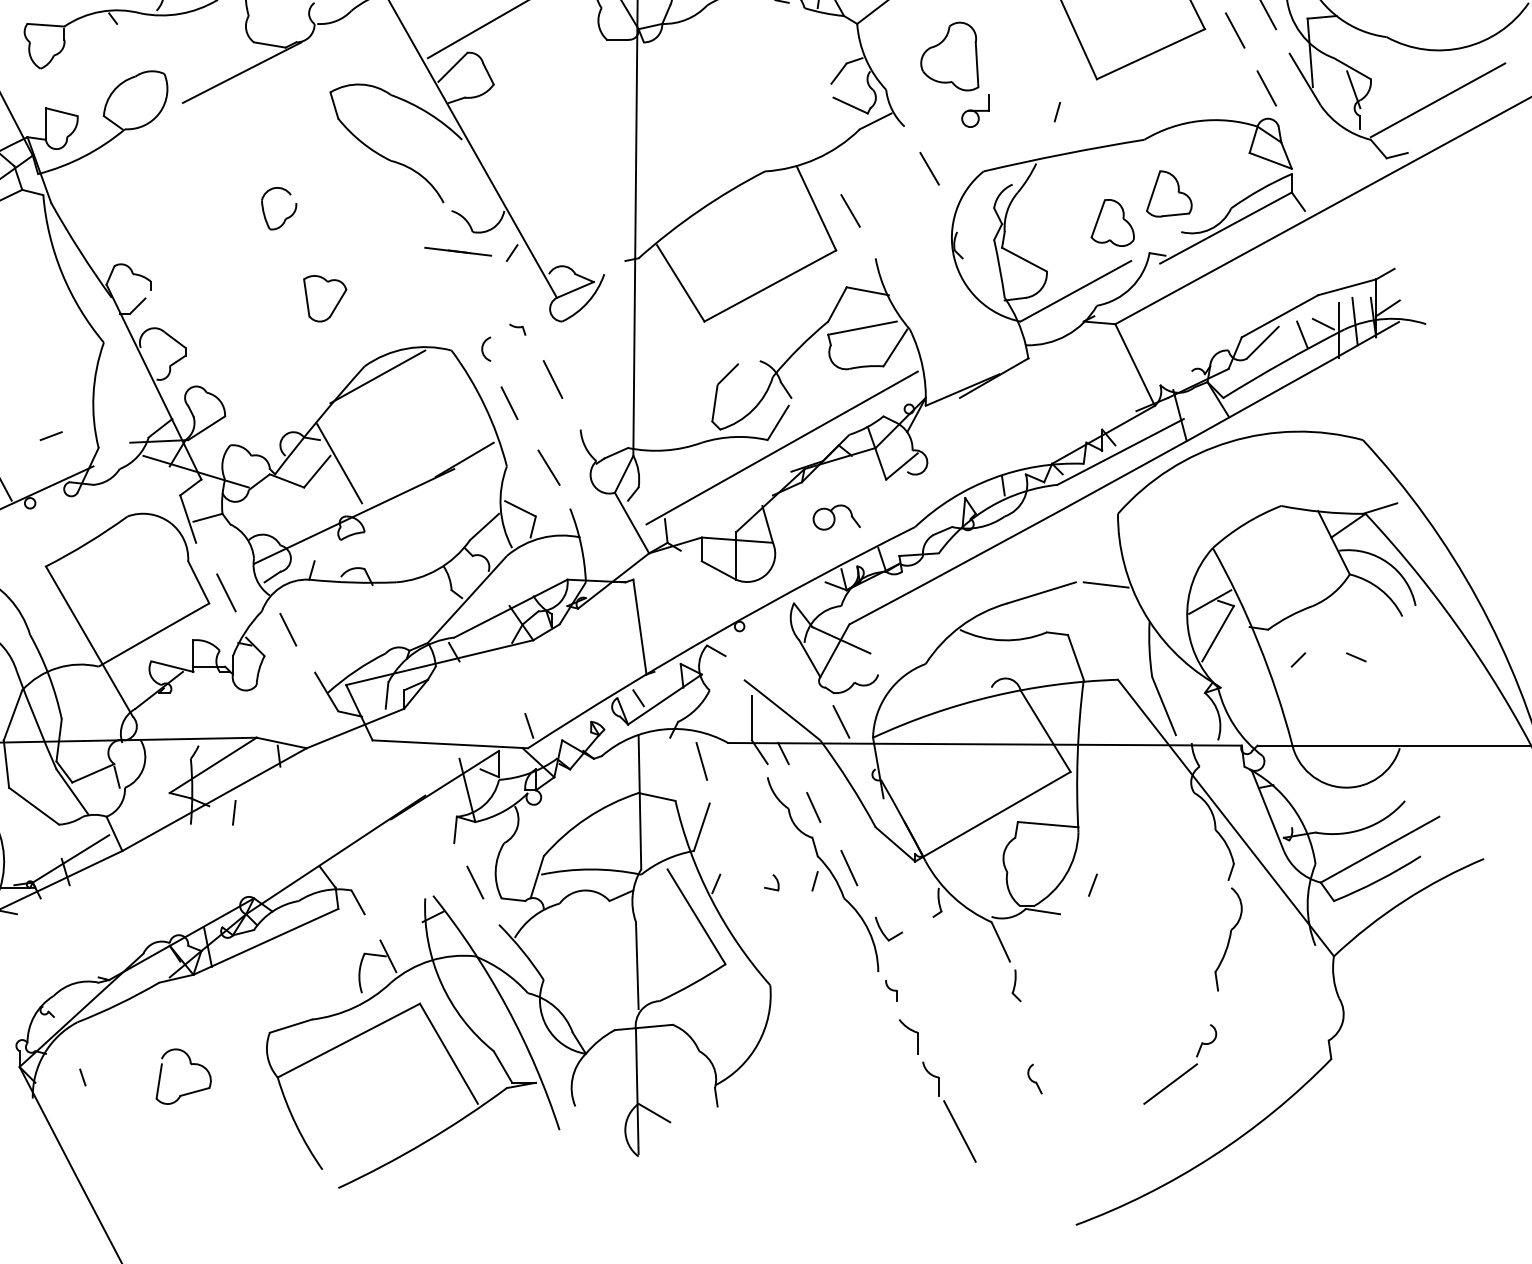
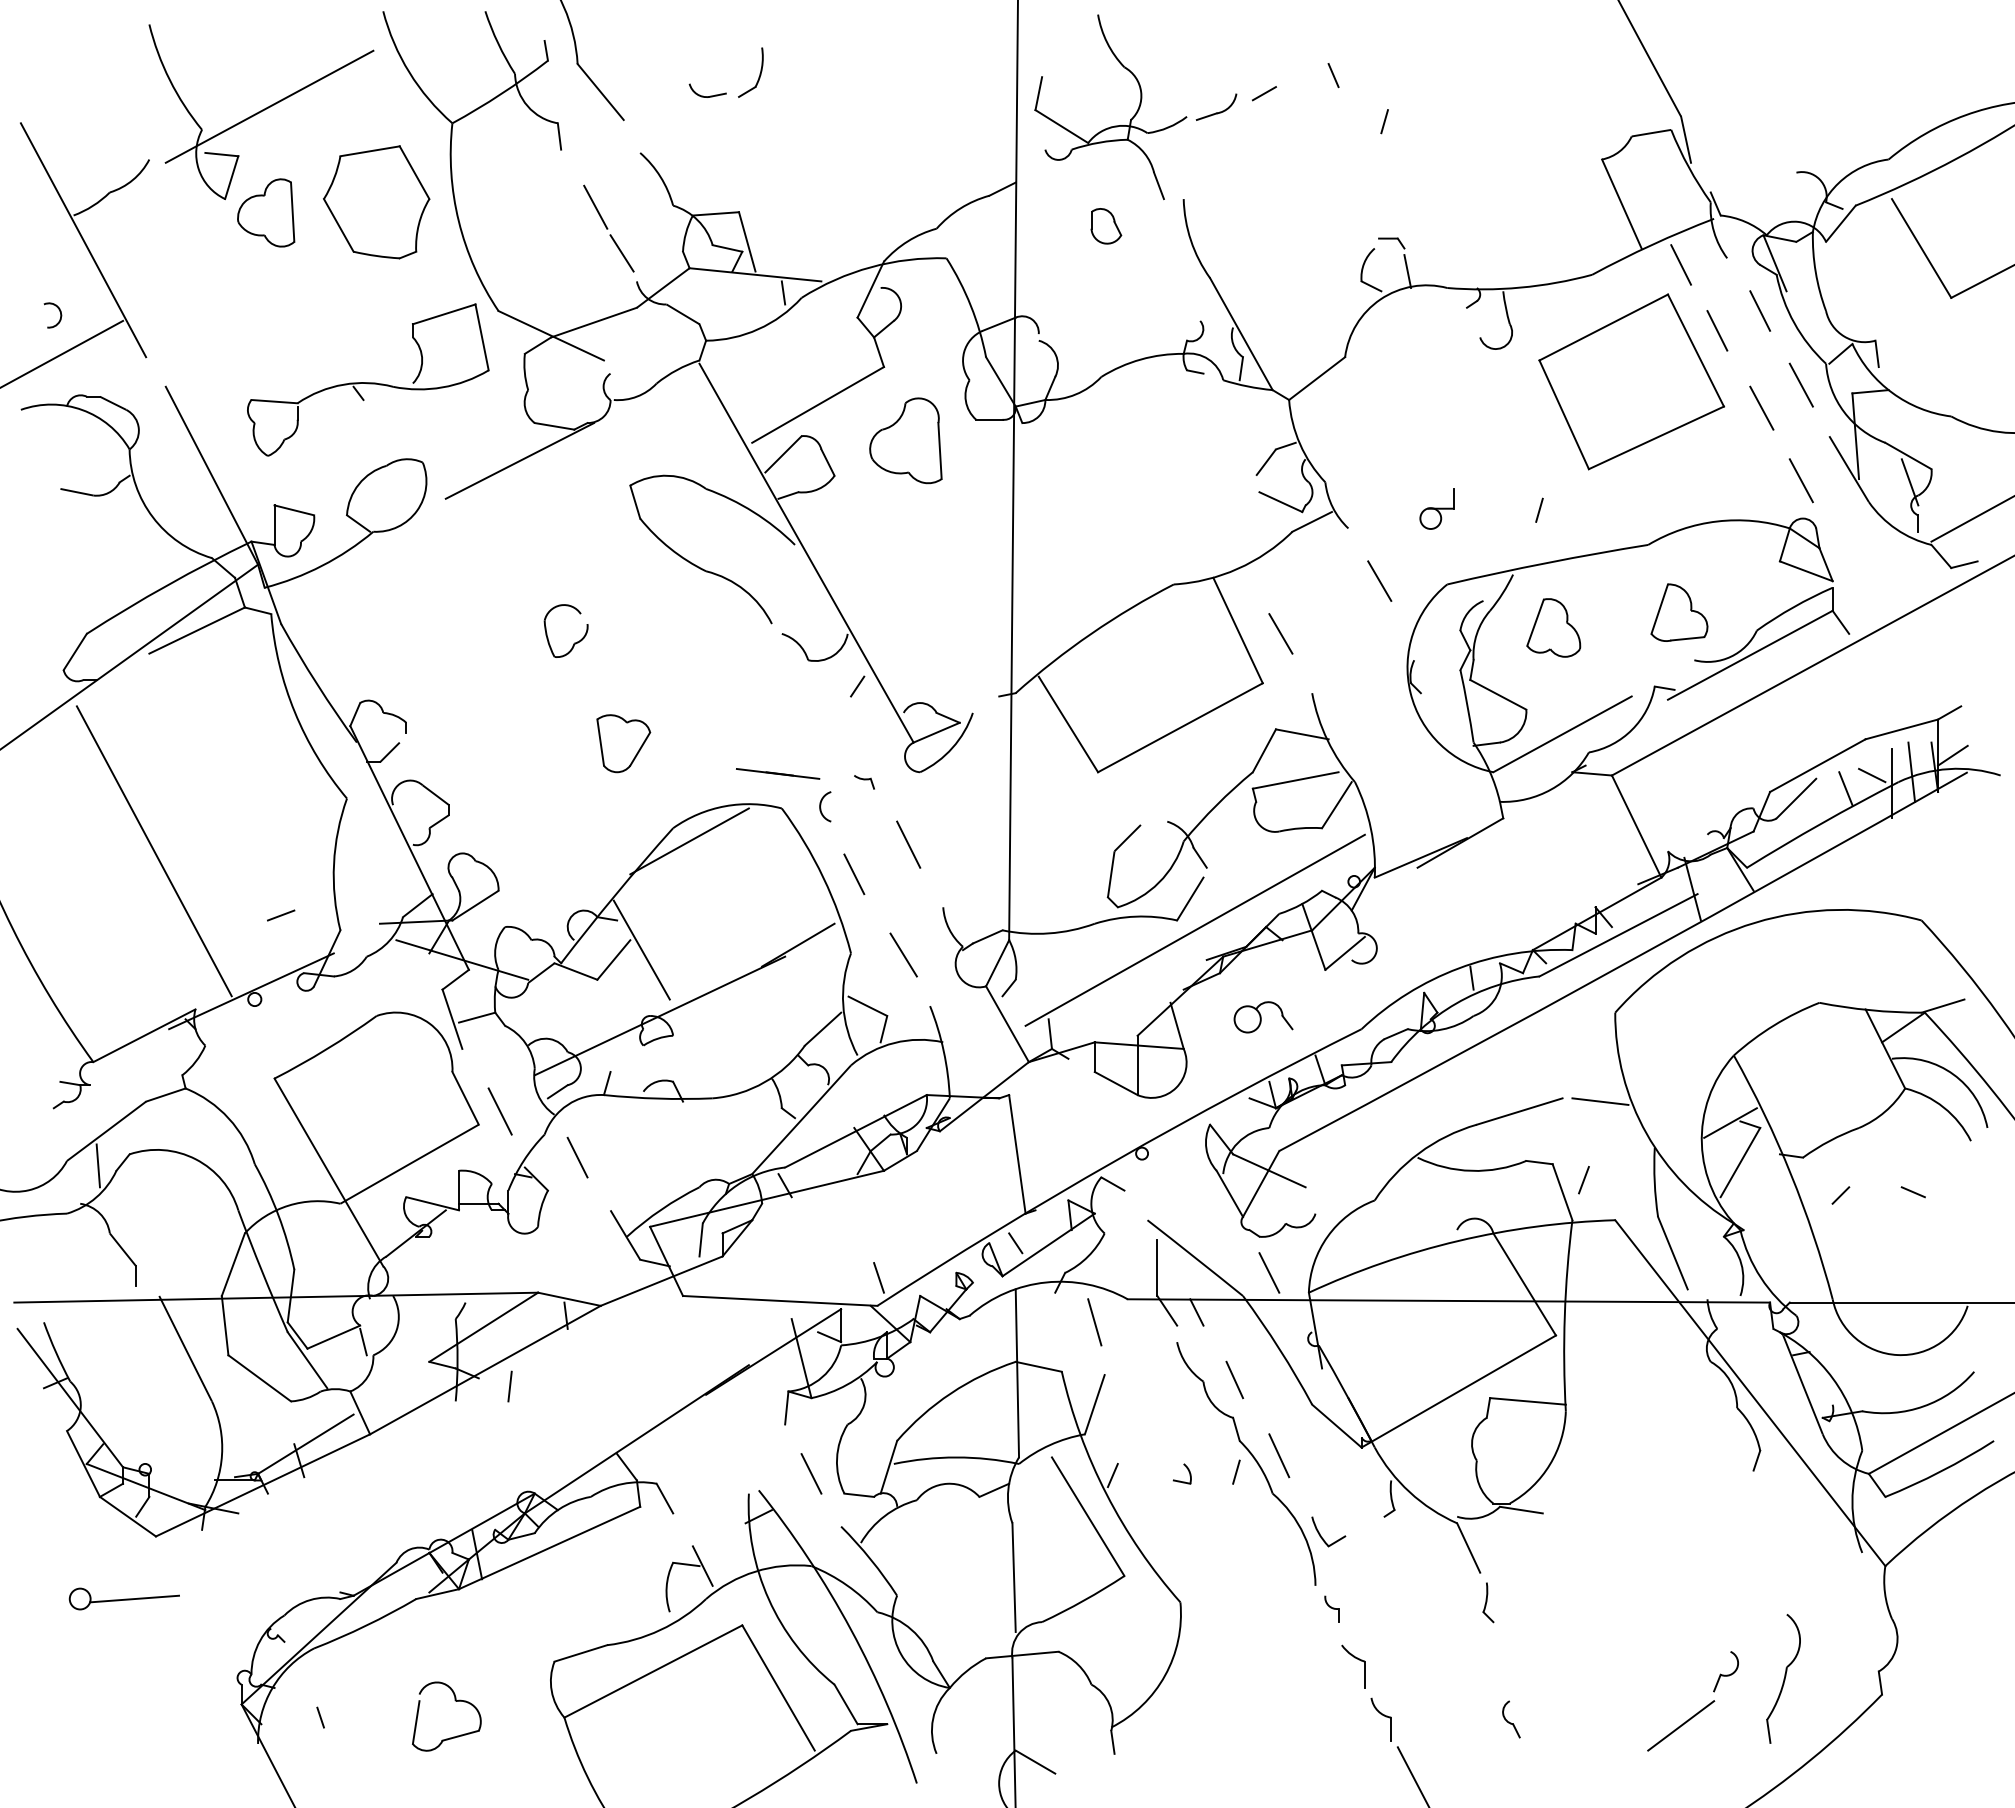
part: (949, 56) -> (905, 440), moved
part: (1112, 222) -> (1553, 627), moved
line: (458, 251) -> (778, 773), moved
line: (1092, 885) -> (1583, 1180), moved
part: (1228, 939) -> (1783, 1678), moved

